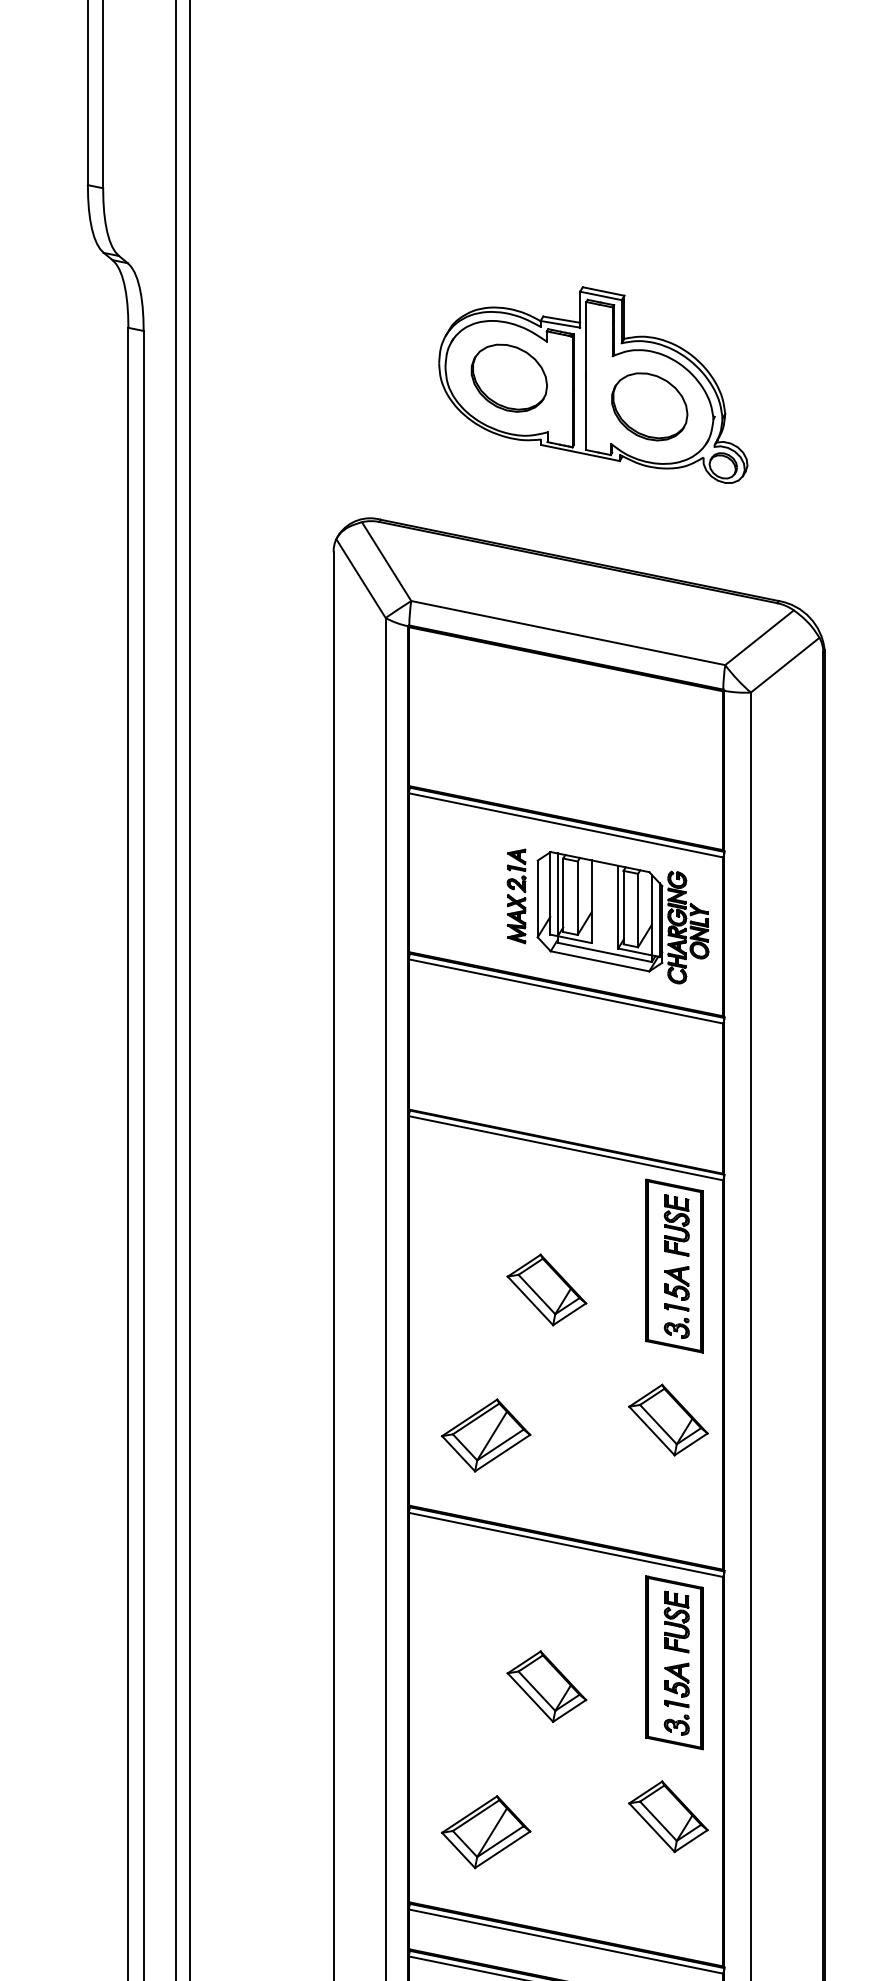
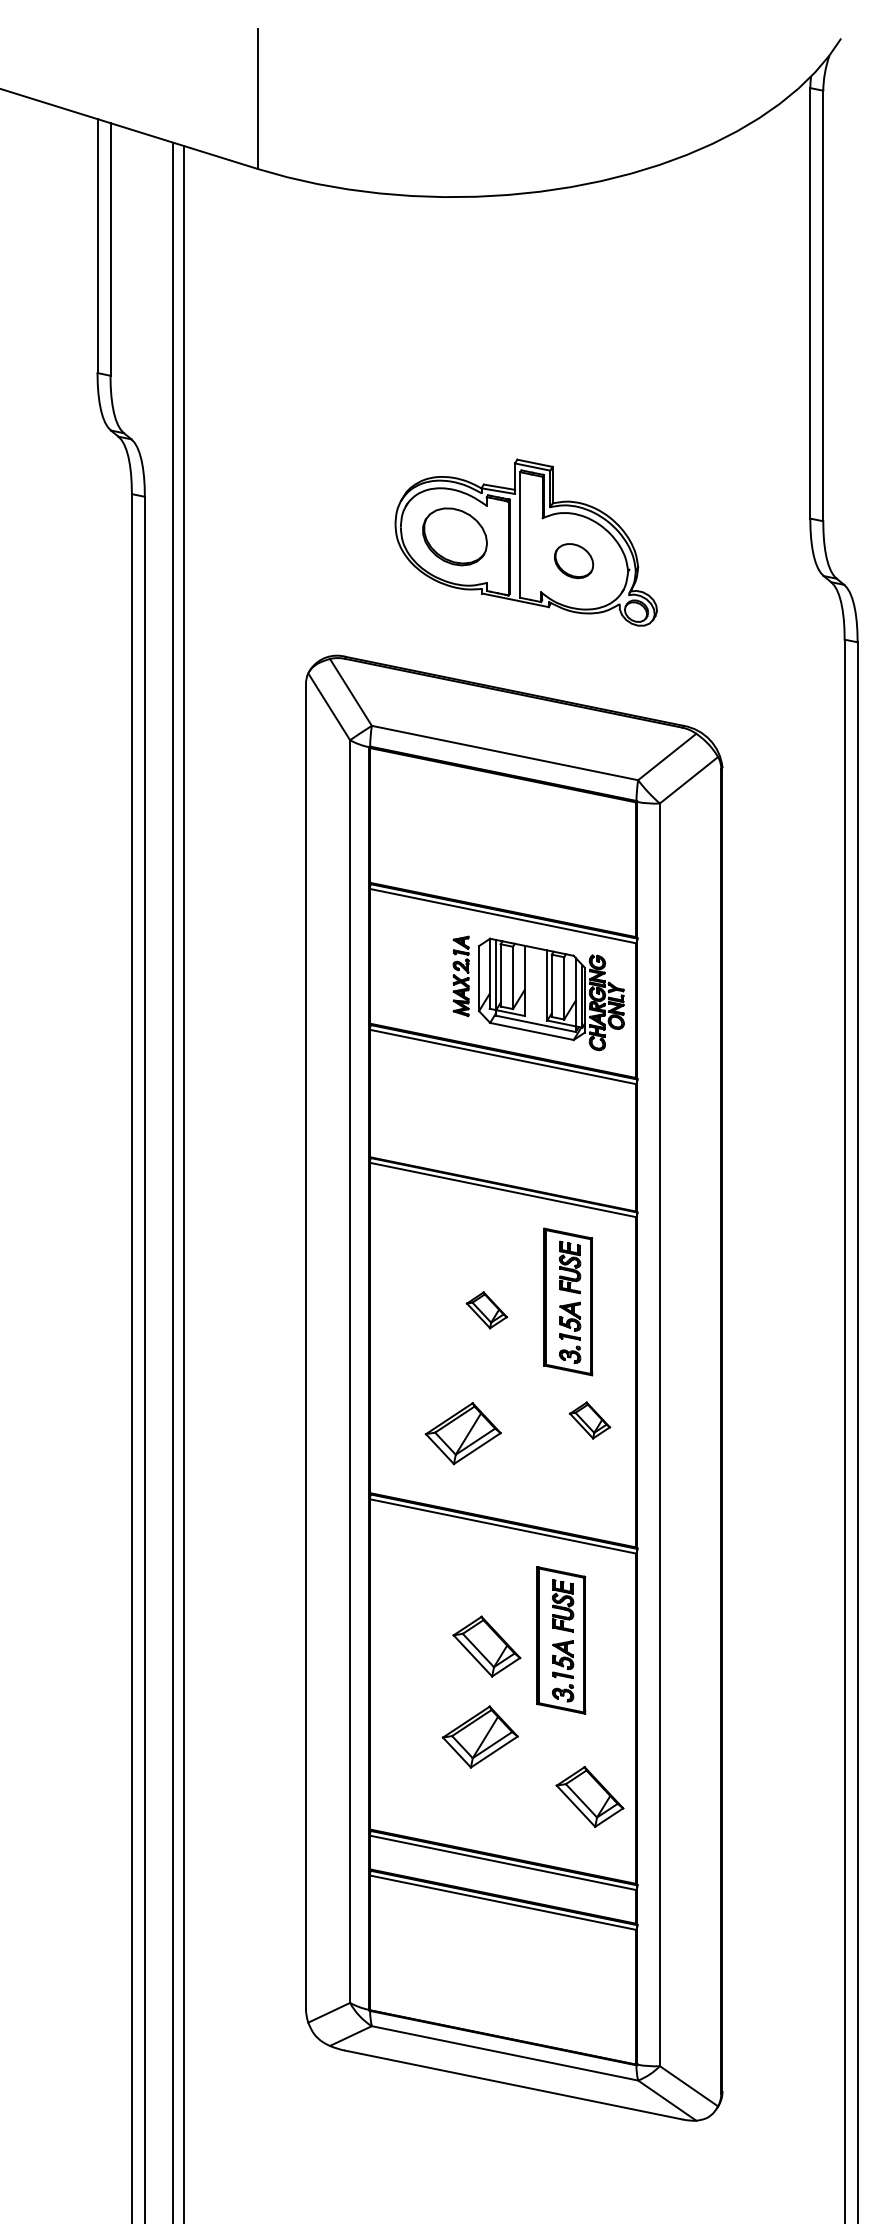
part: (649, 406) -> (573, 560), size x0.6
part: (674, 1265) -> (568, 1301), moved
part: (546, 1290) -> (486, 1310), size x0.6
part: (667, 1420) -> (589, 1420), size x0.6
part: (485, 1435) -> (462, 1433), moved
part: (674, 1662) -> (561, 1640), moved
part: (667, 1816) -> (589, 1796), moved
part: (485, 1831) -> (479, 1736), moved

